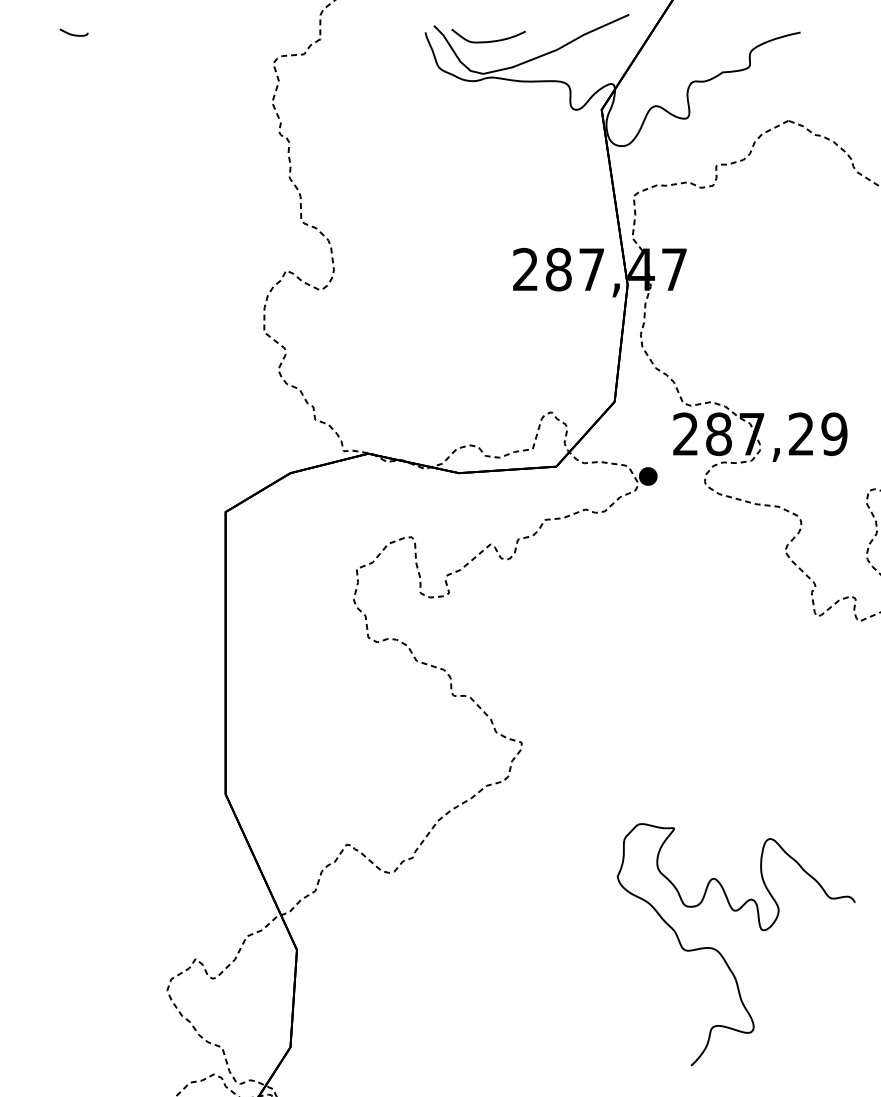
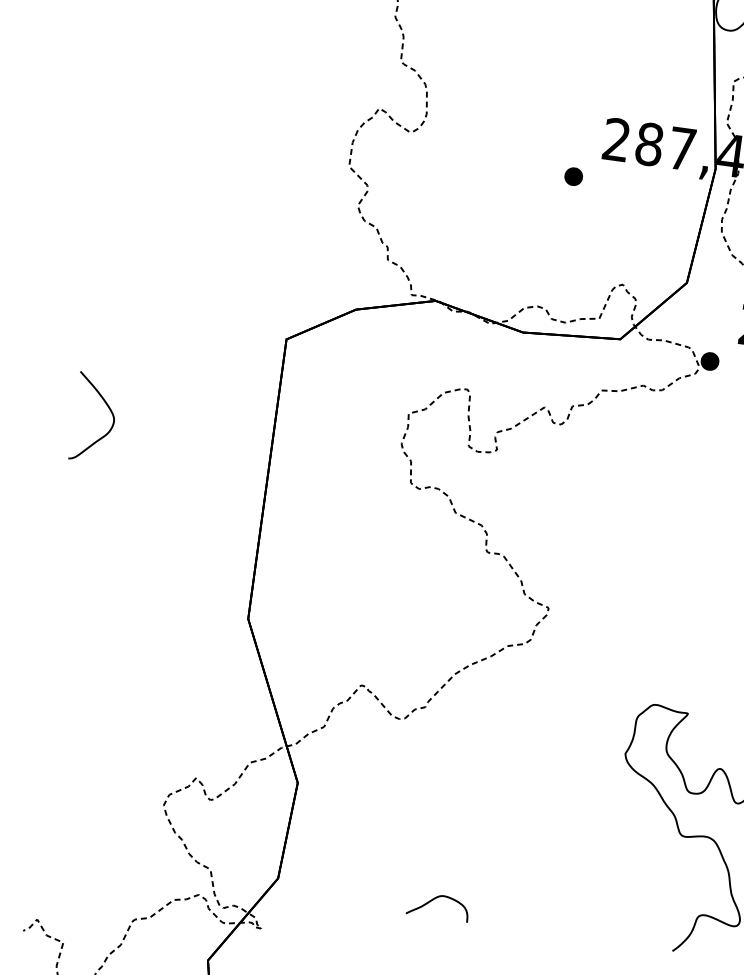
part: (487, 311) -> (573, 176), added
curve: (57, 603) -> (107, 407), added
curve: (449, 1046) -> (435, 899), added

